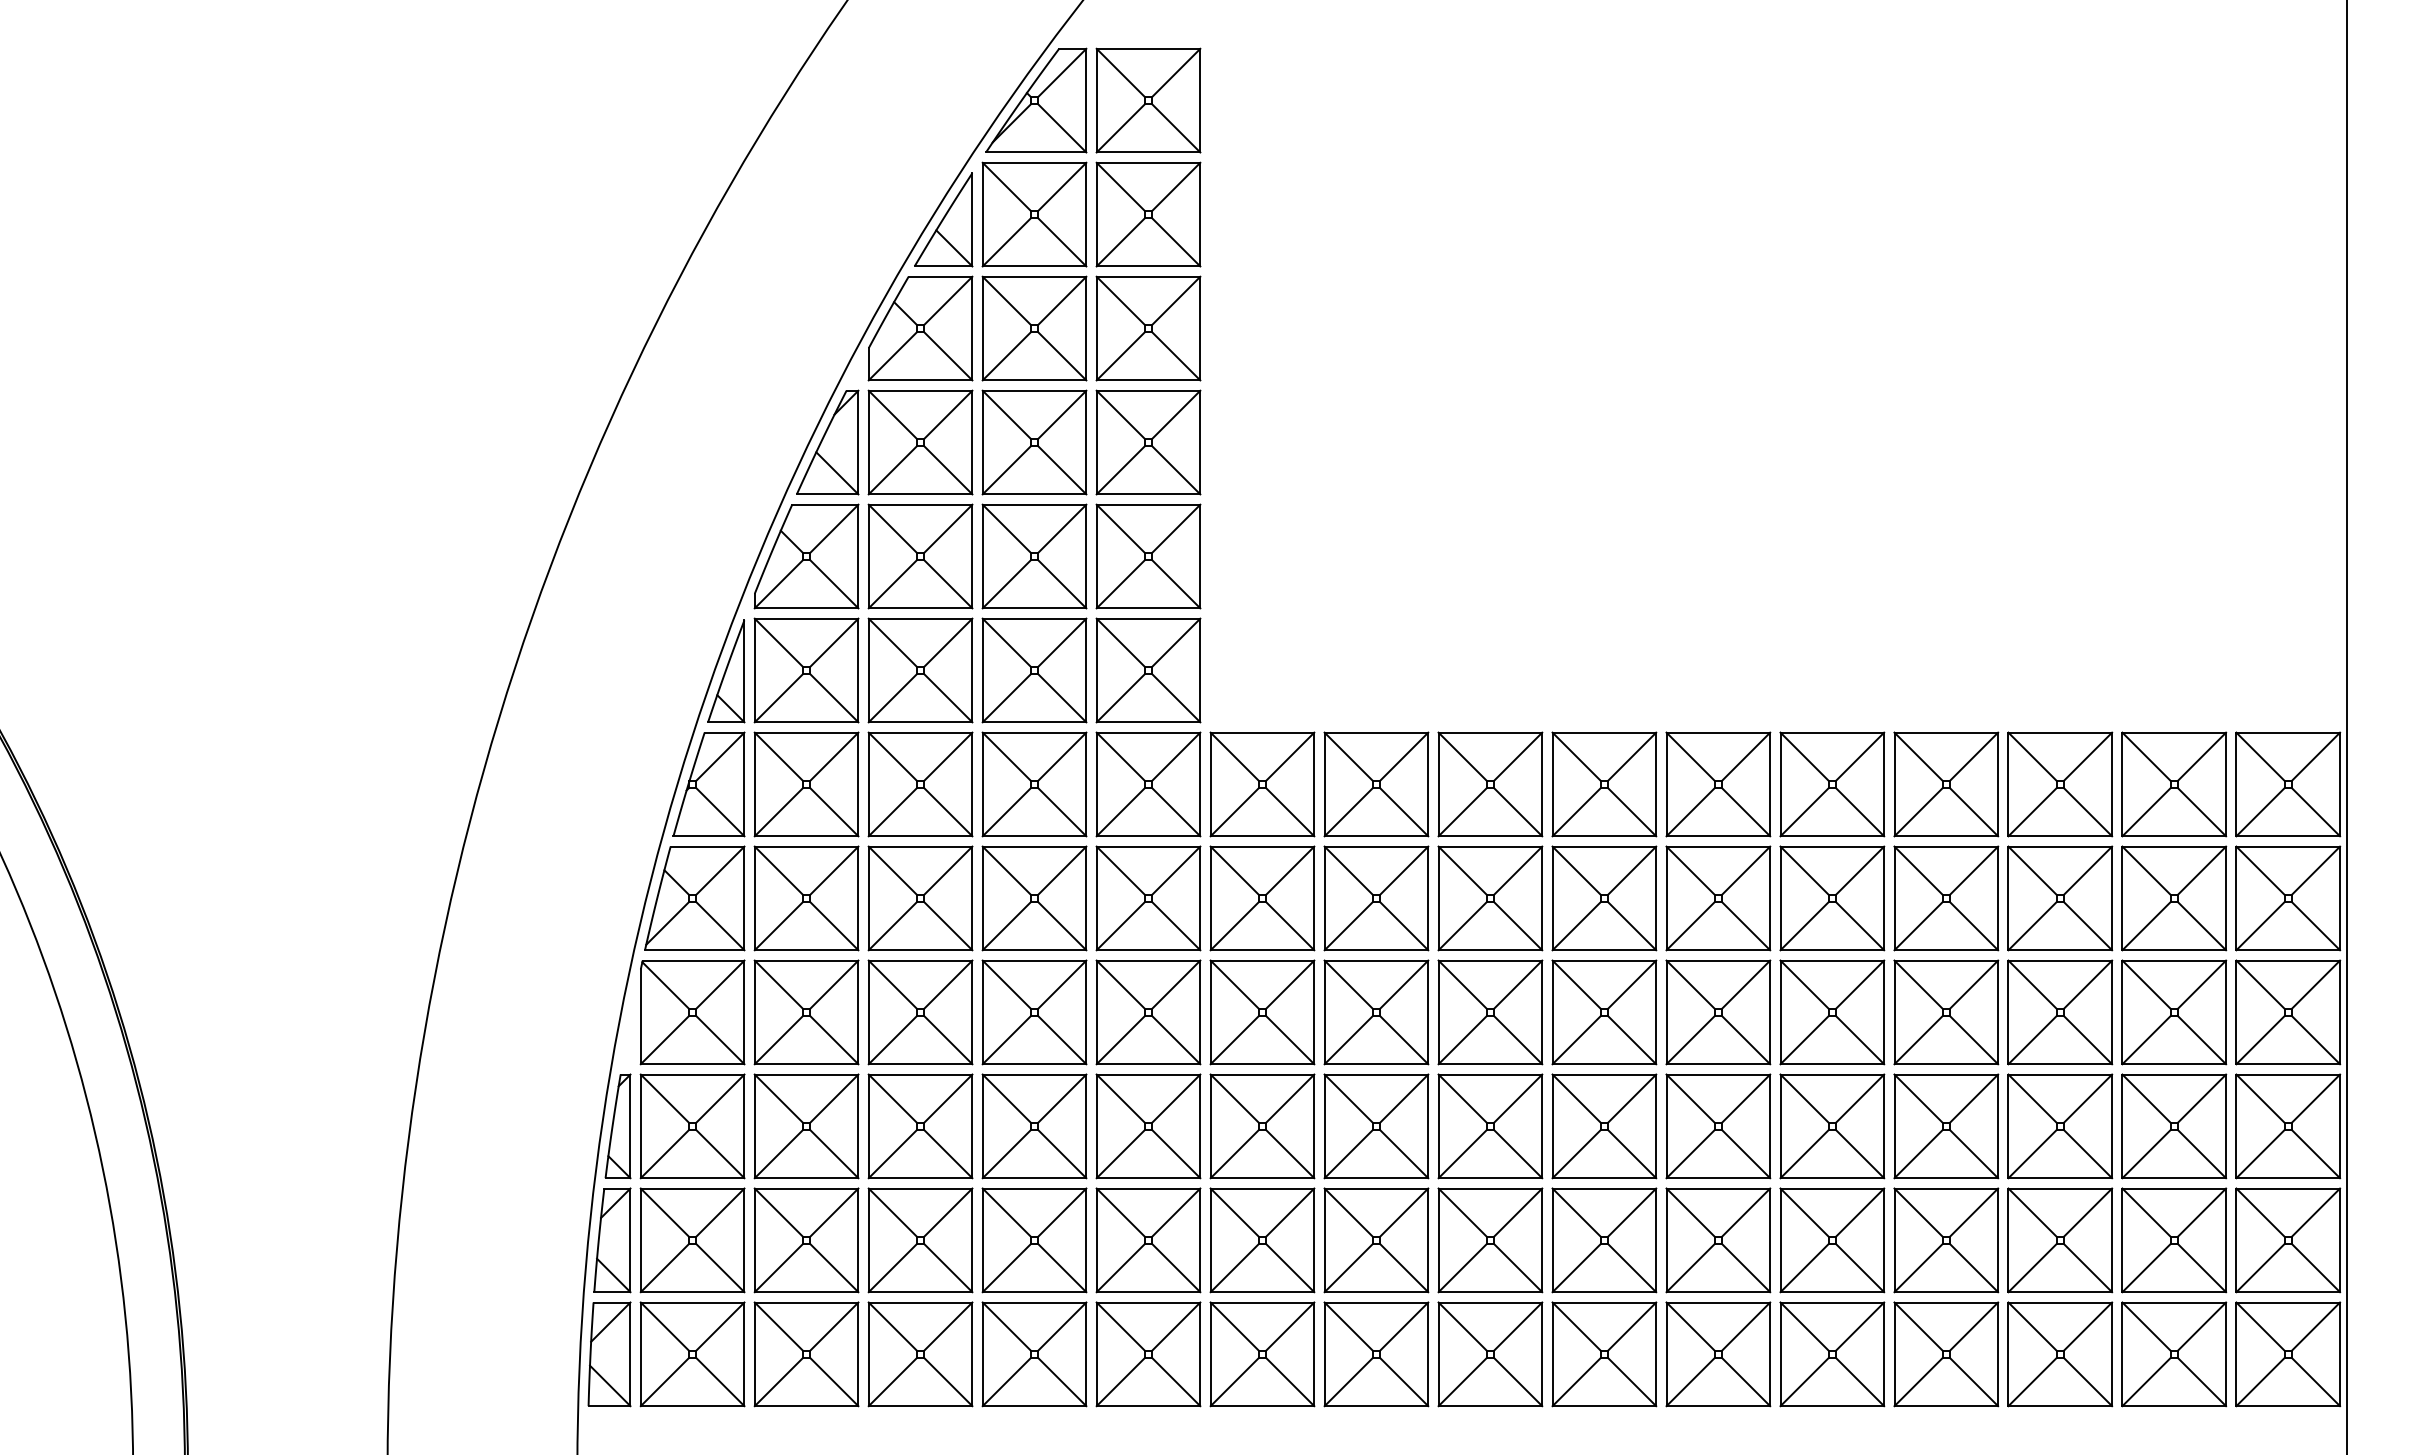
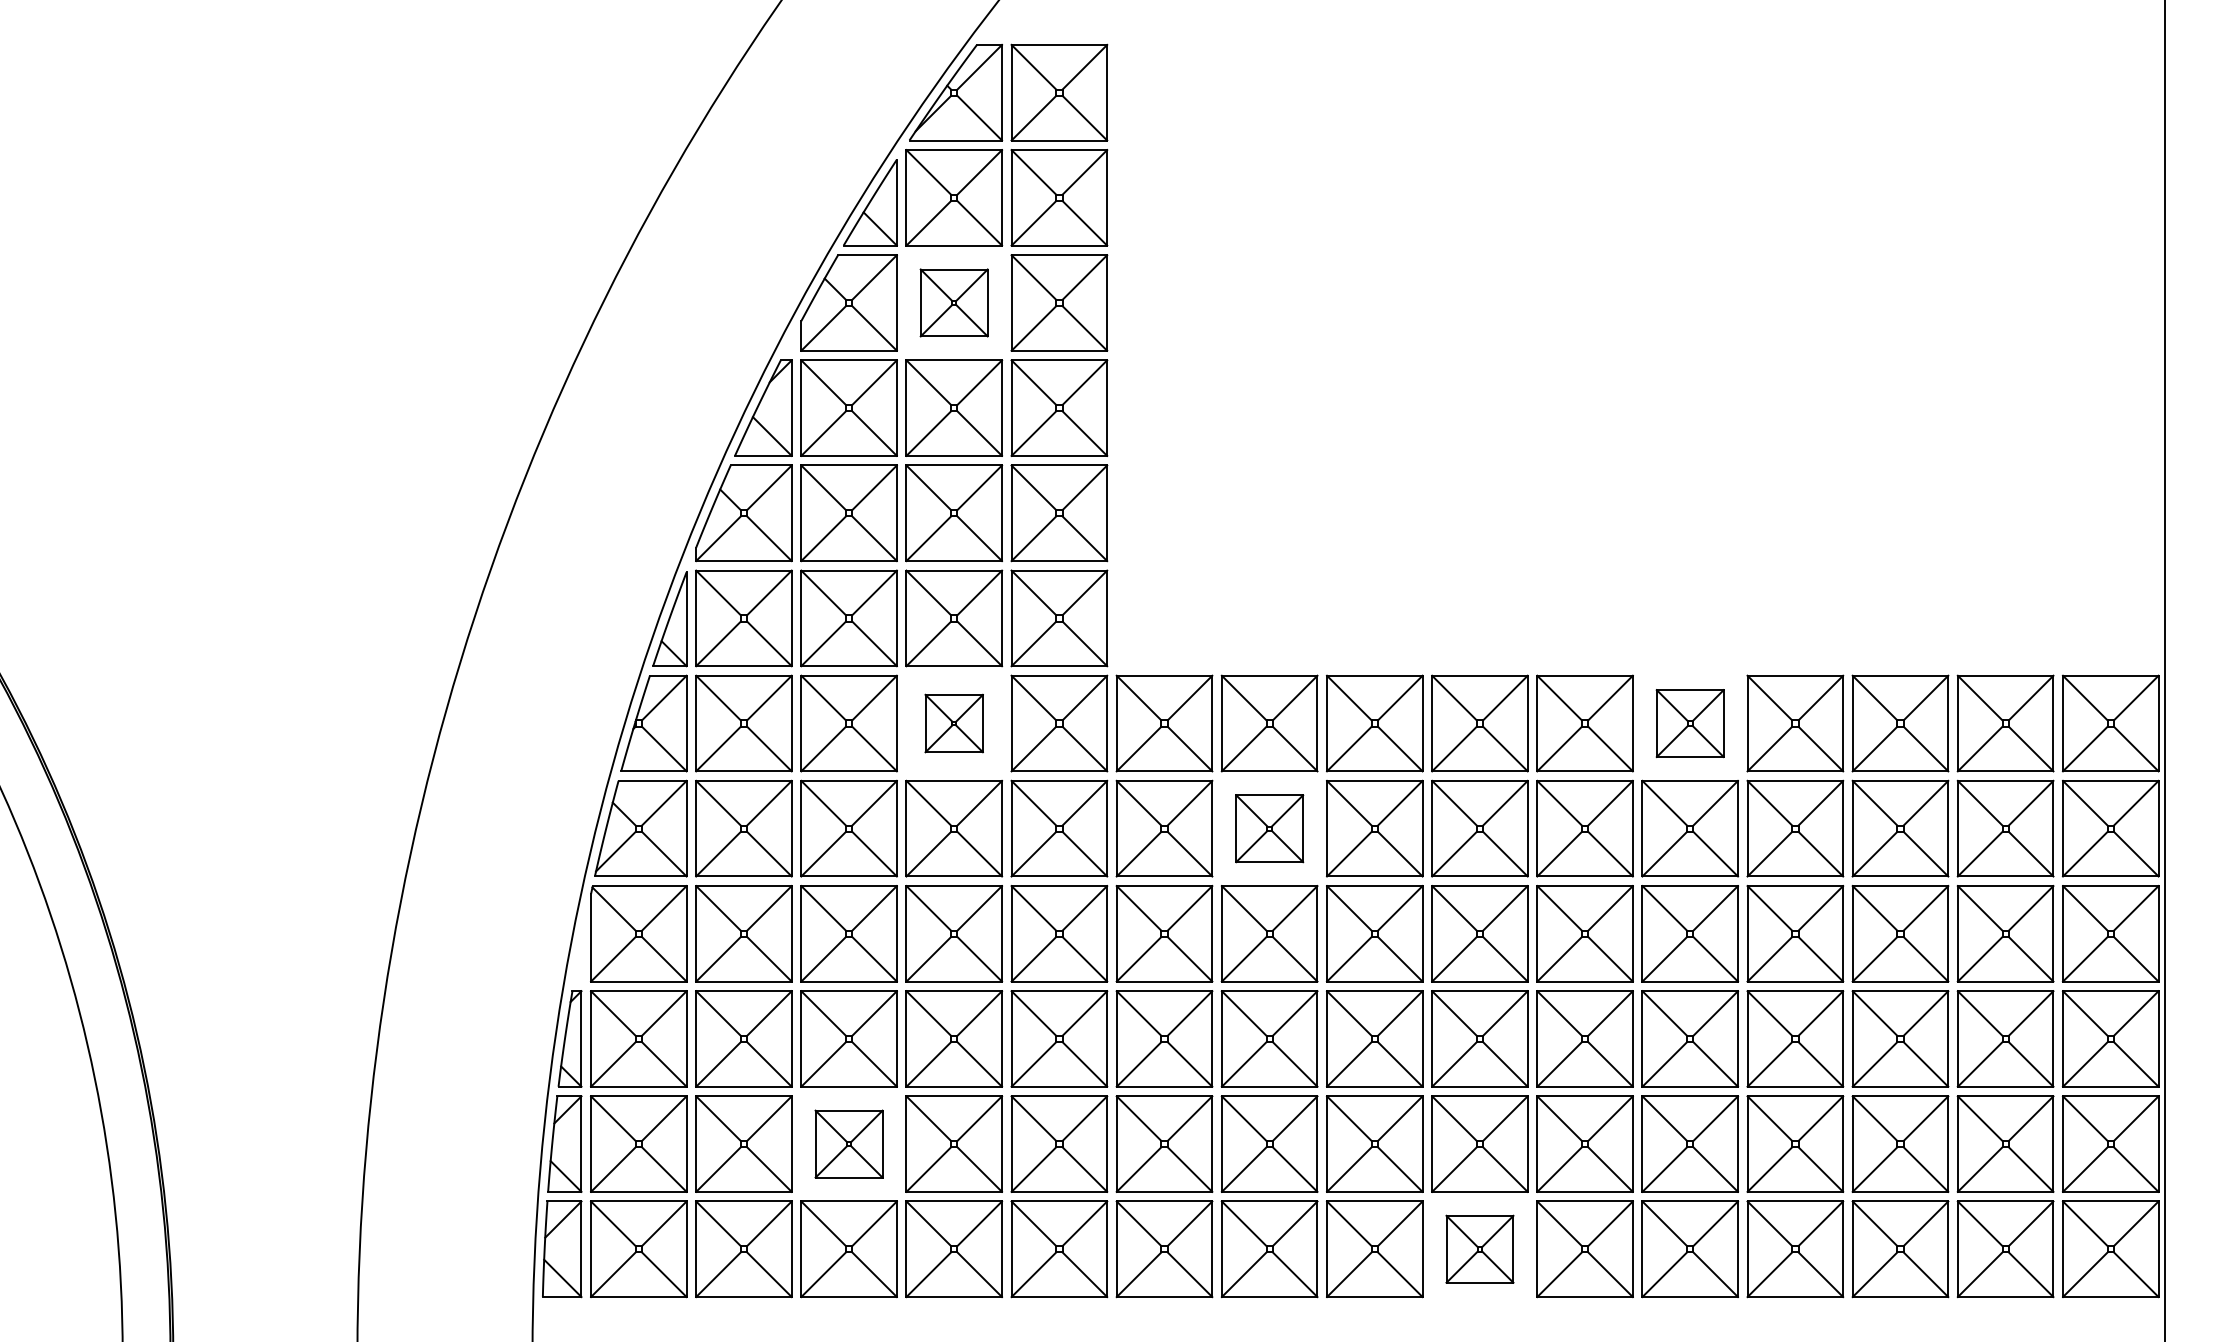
part: (1034, 328) -> (954, 302), size x0.7
part: (1034, 784) -> (954, 723), size x0.6
part: (1832, 784) -> (1690, 723), size x0.7
part: (1376, 898) -> (1269, 828), size x0.7
part: (920, 1240) -> (849, 1144), size x0.7
part: (1604, 1354) -> (1480, 1249), size x0.7

